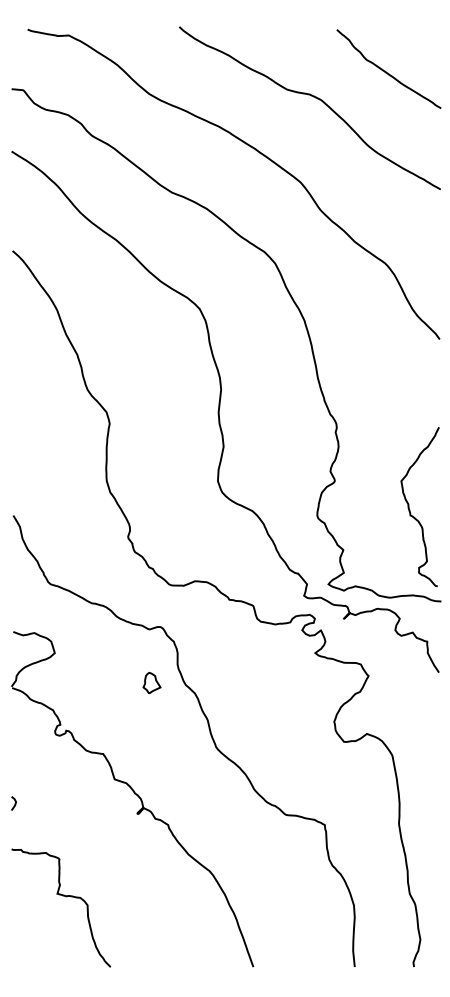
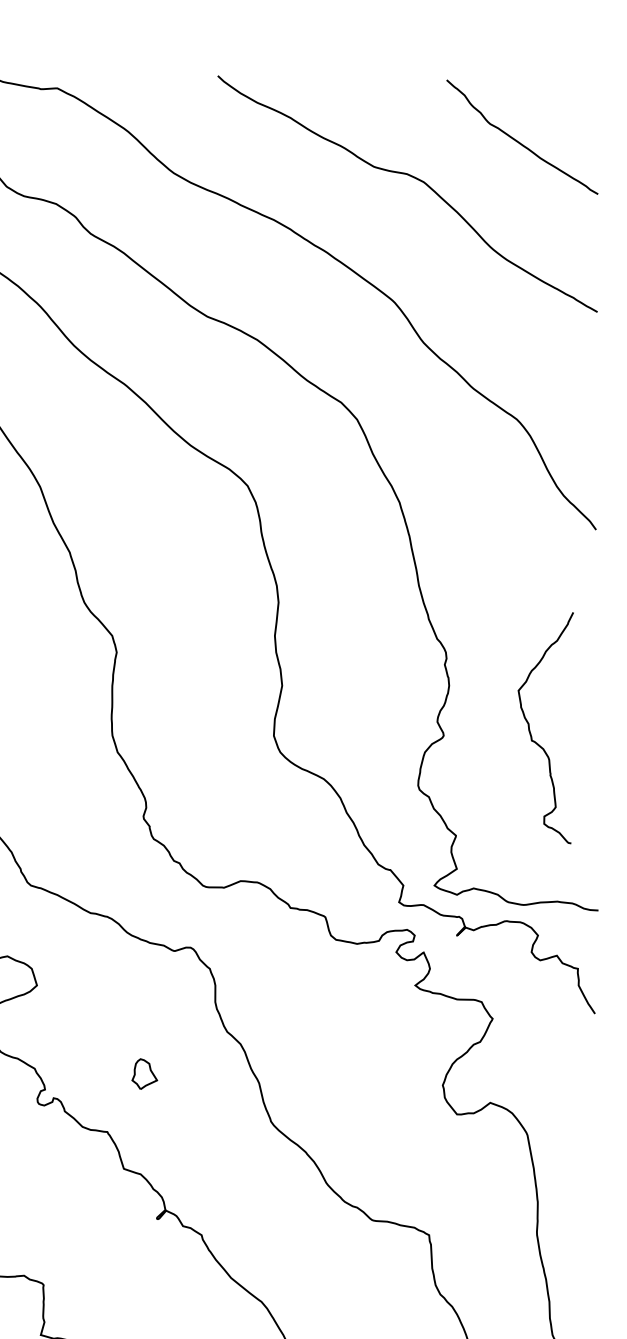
curve: (410, 510) -> (531, 733), moved
part: (151, 683) -> (143, 1074), moved

